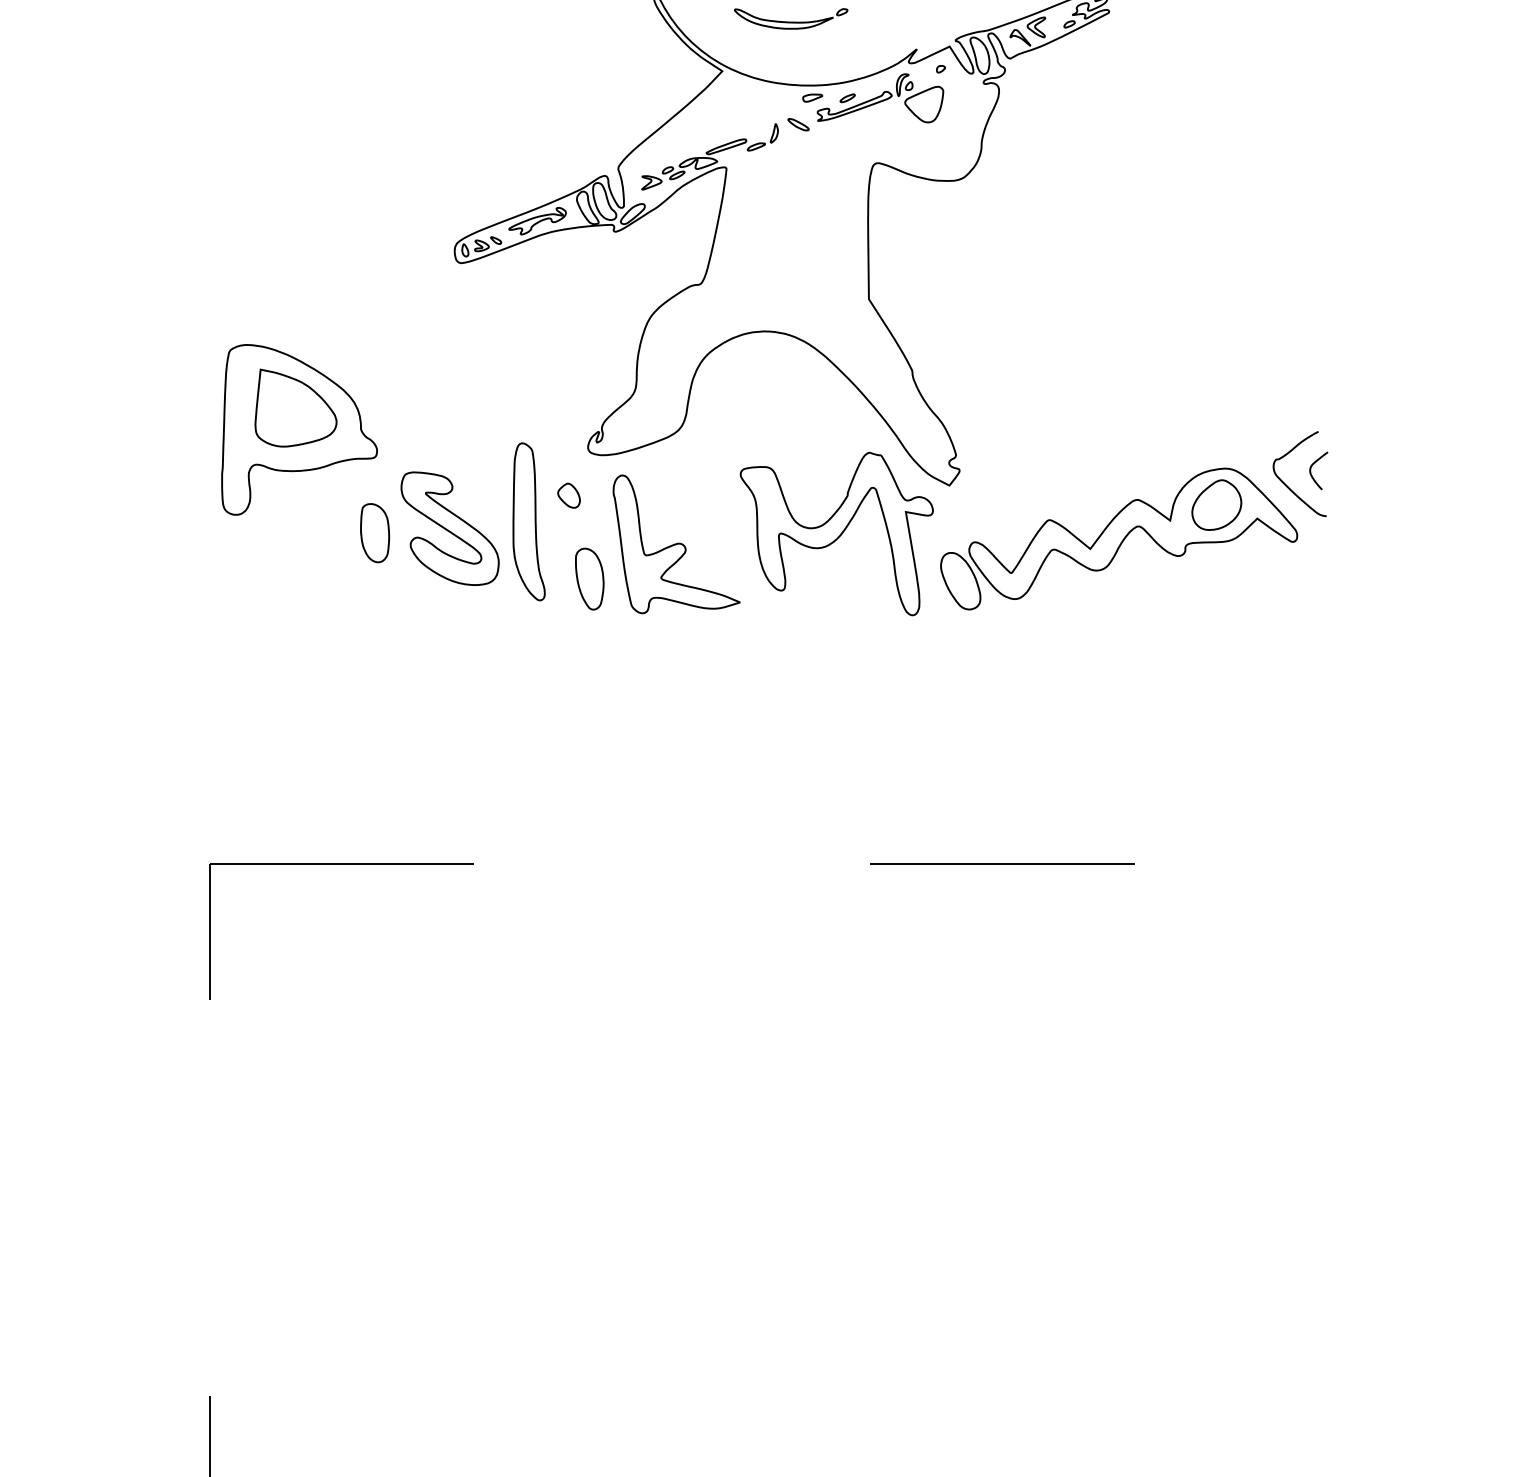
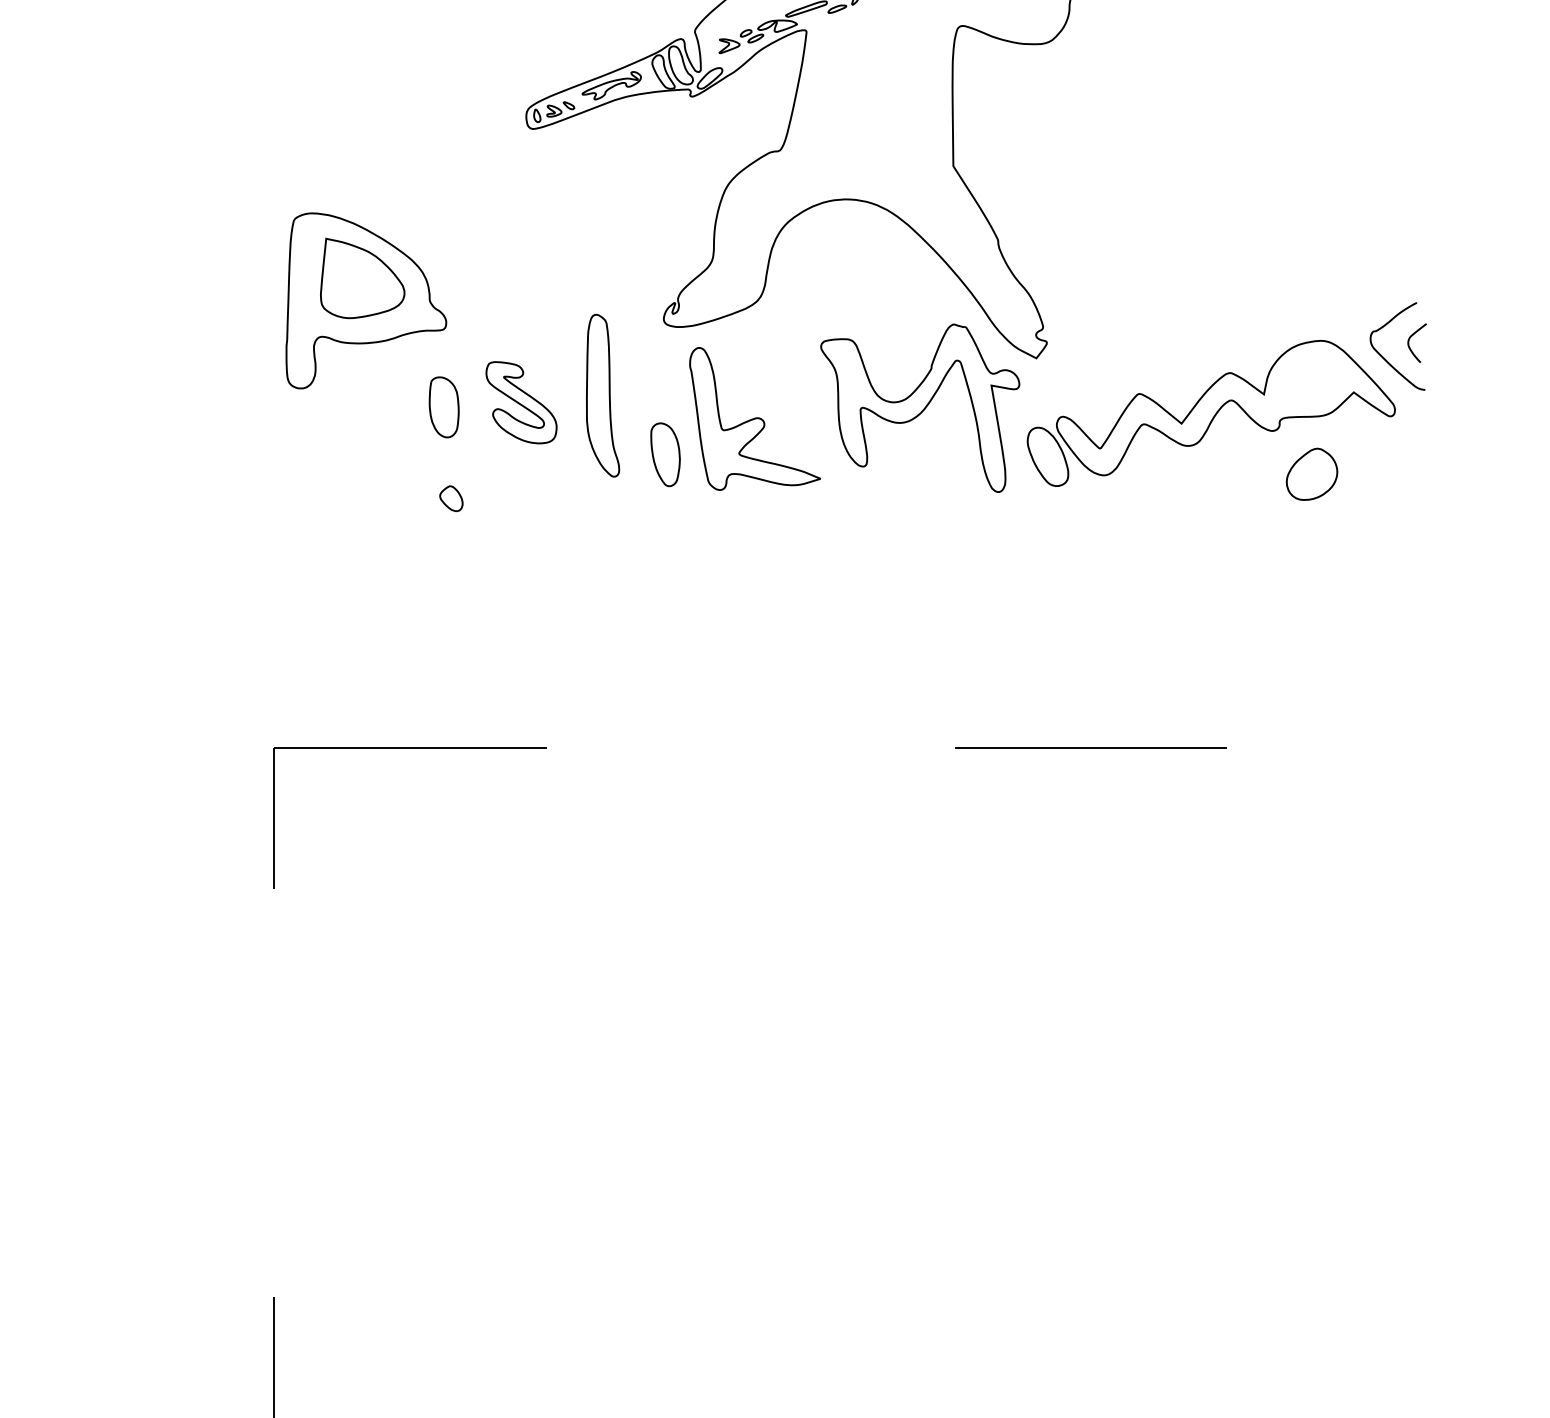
part: (568, 495) -> (450, 498), moved
part: (1216, 504) -> (1311, 473), moved
part: (449, 528) -> (520, 402), size x0.7

